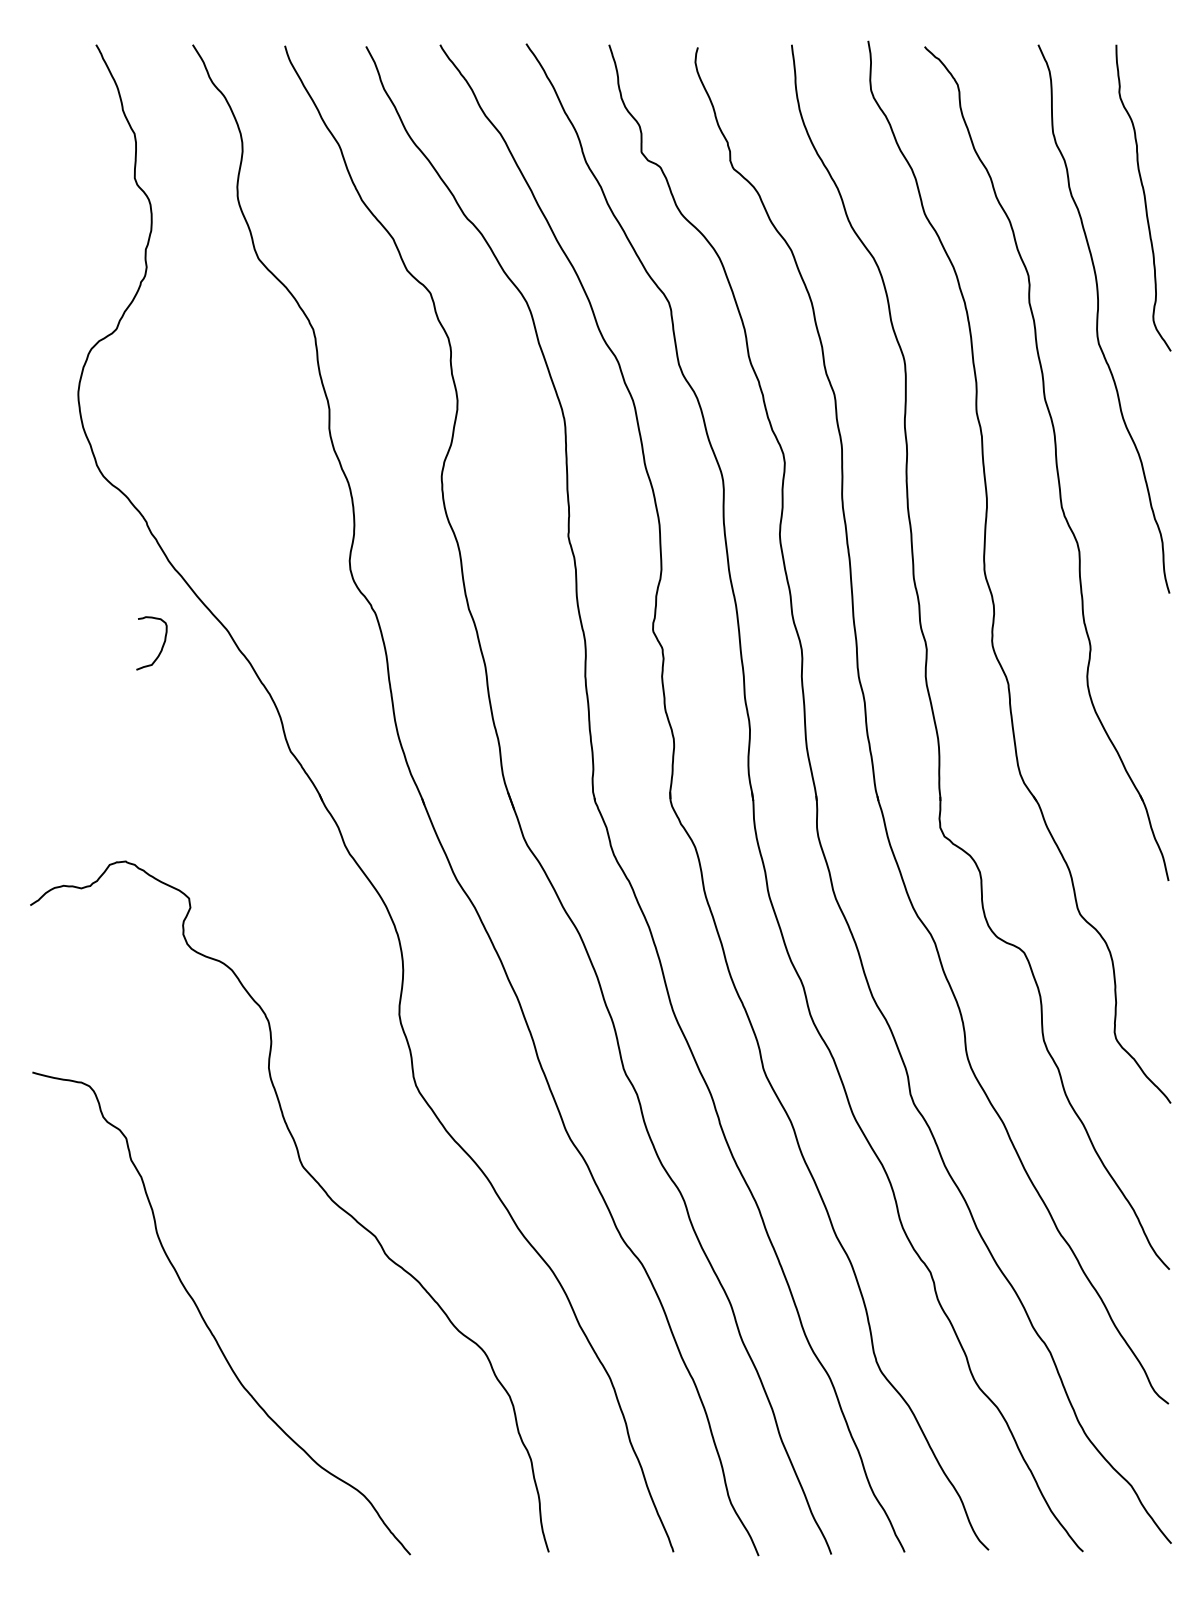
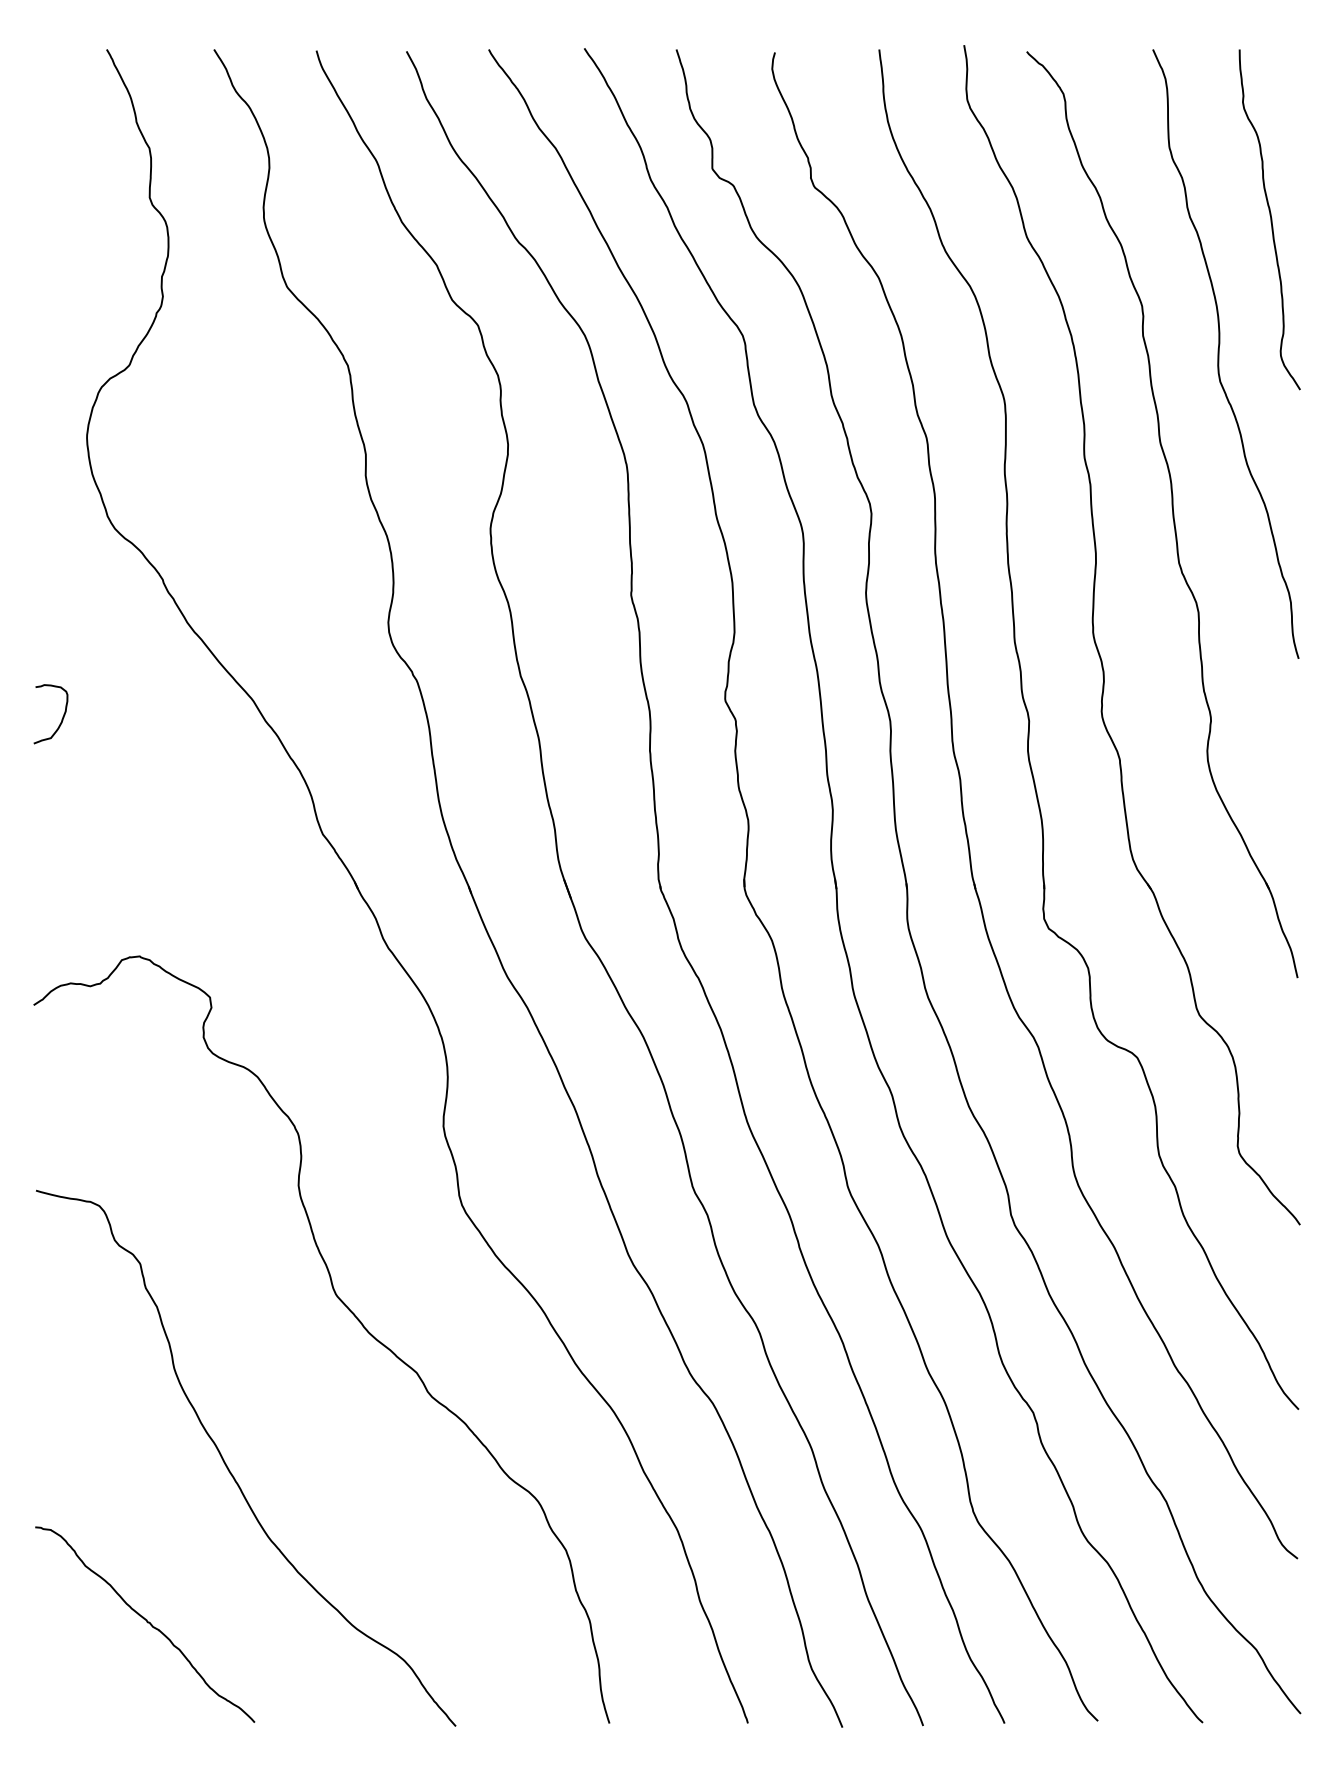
curve: (161, 647) -> (61, 718), moved
curve: (131, 1460) -> (146, 1621), added

